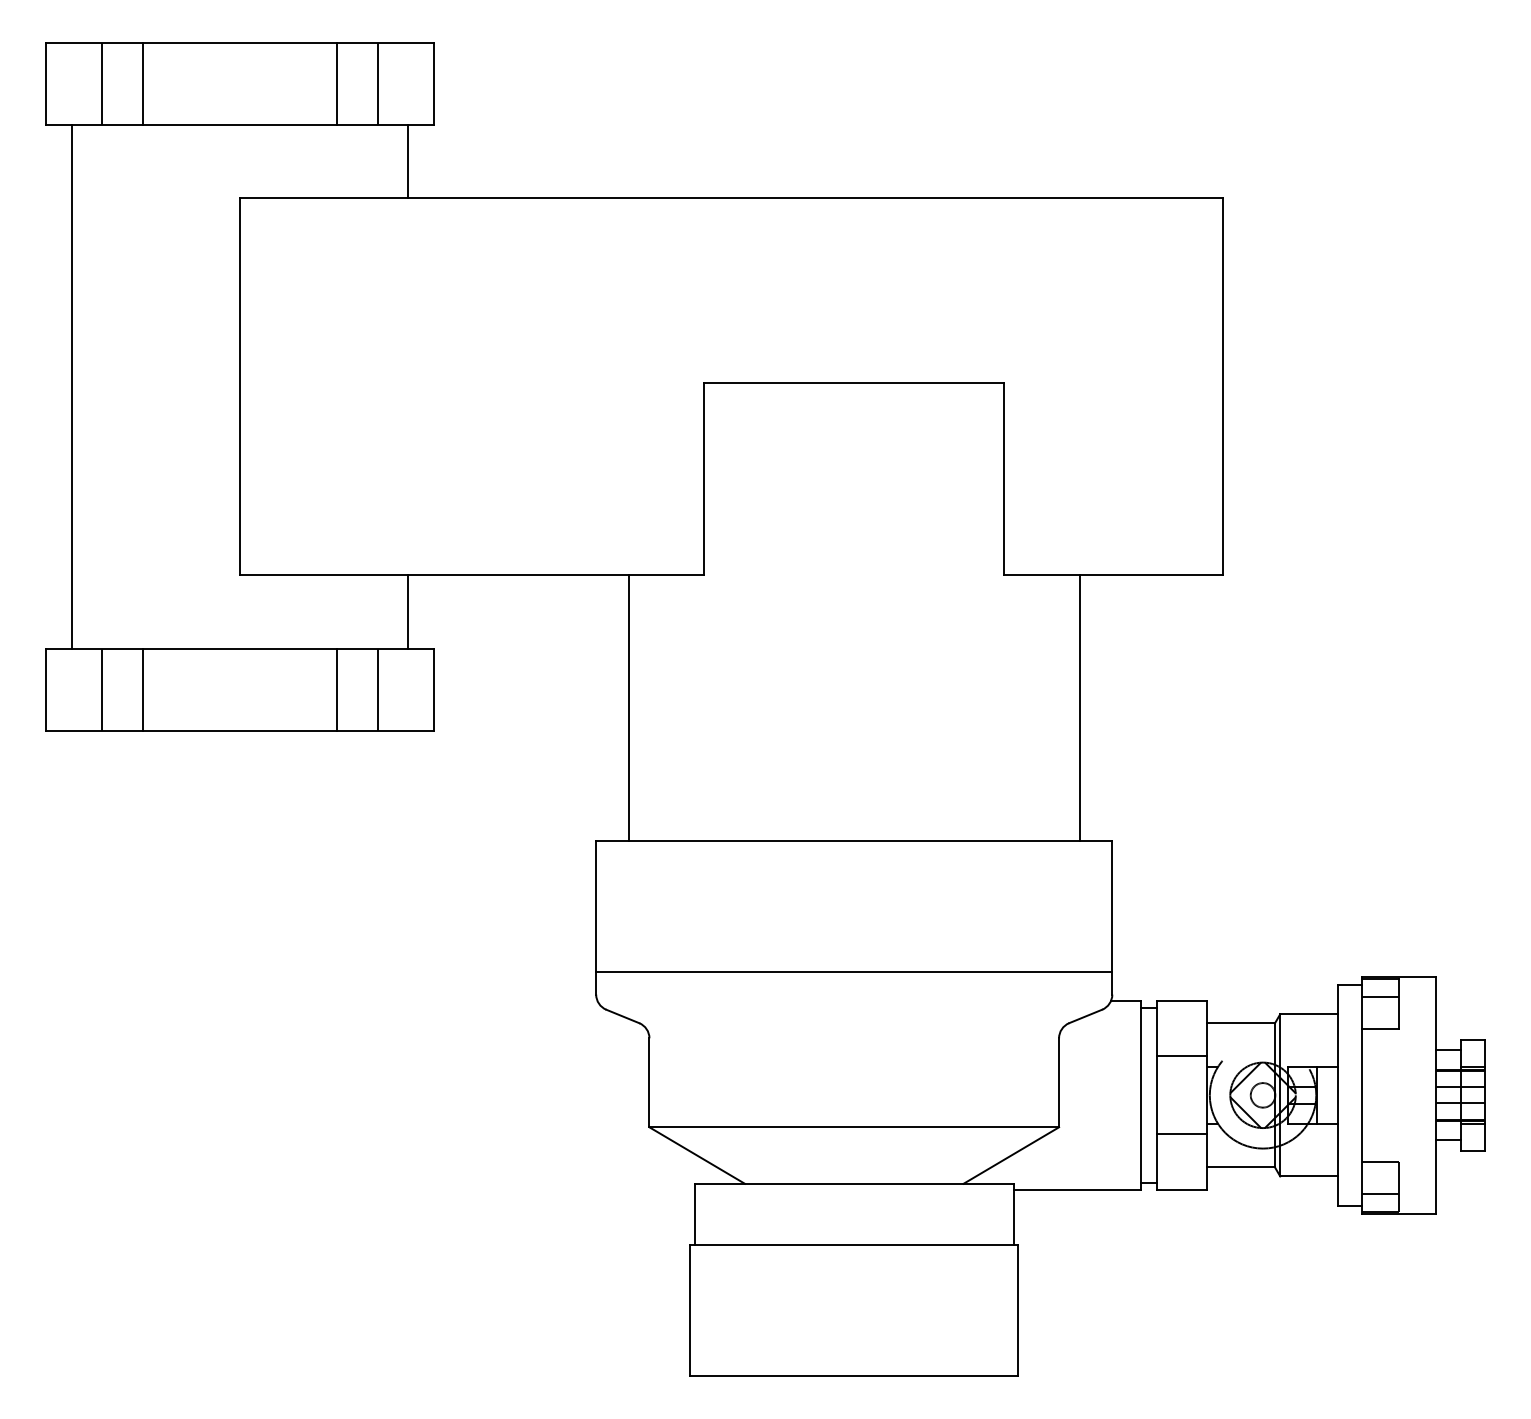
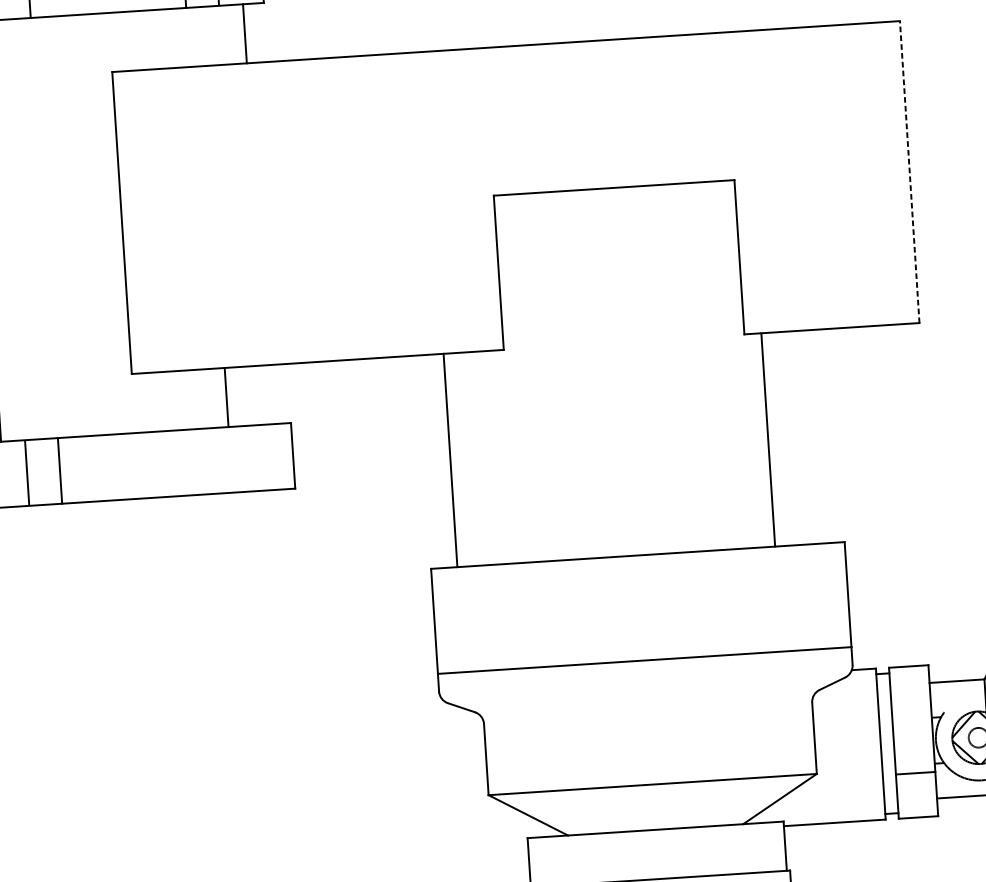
line: (1222, 386) -> (909, 171), solid -> dashed
line: (407, 611) -> (226, 397), moved
line: (336, 689) -> (215, 460), removed
line: (377, 689) -> (248, 458), removed
line: (1079, 708) -> (768, 440), moved
line: (1181, 1056) -> (911, 710), removed

